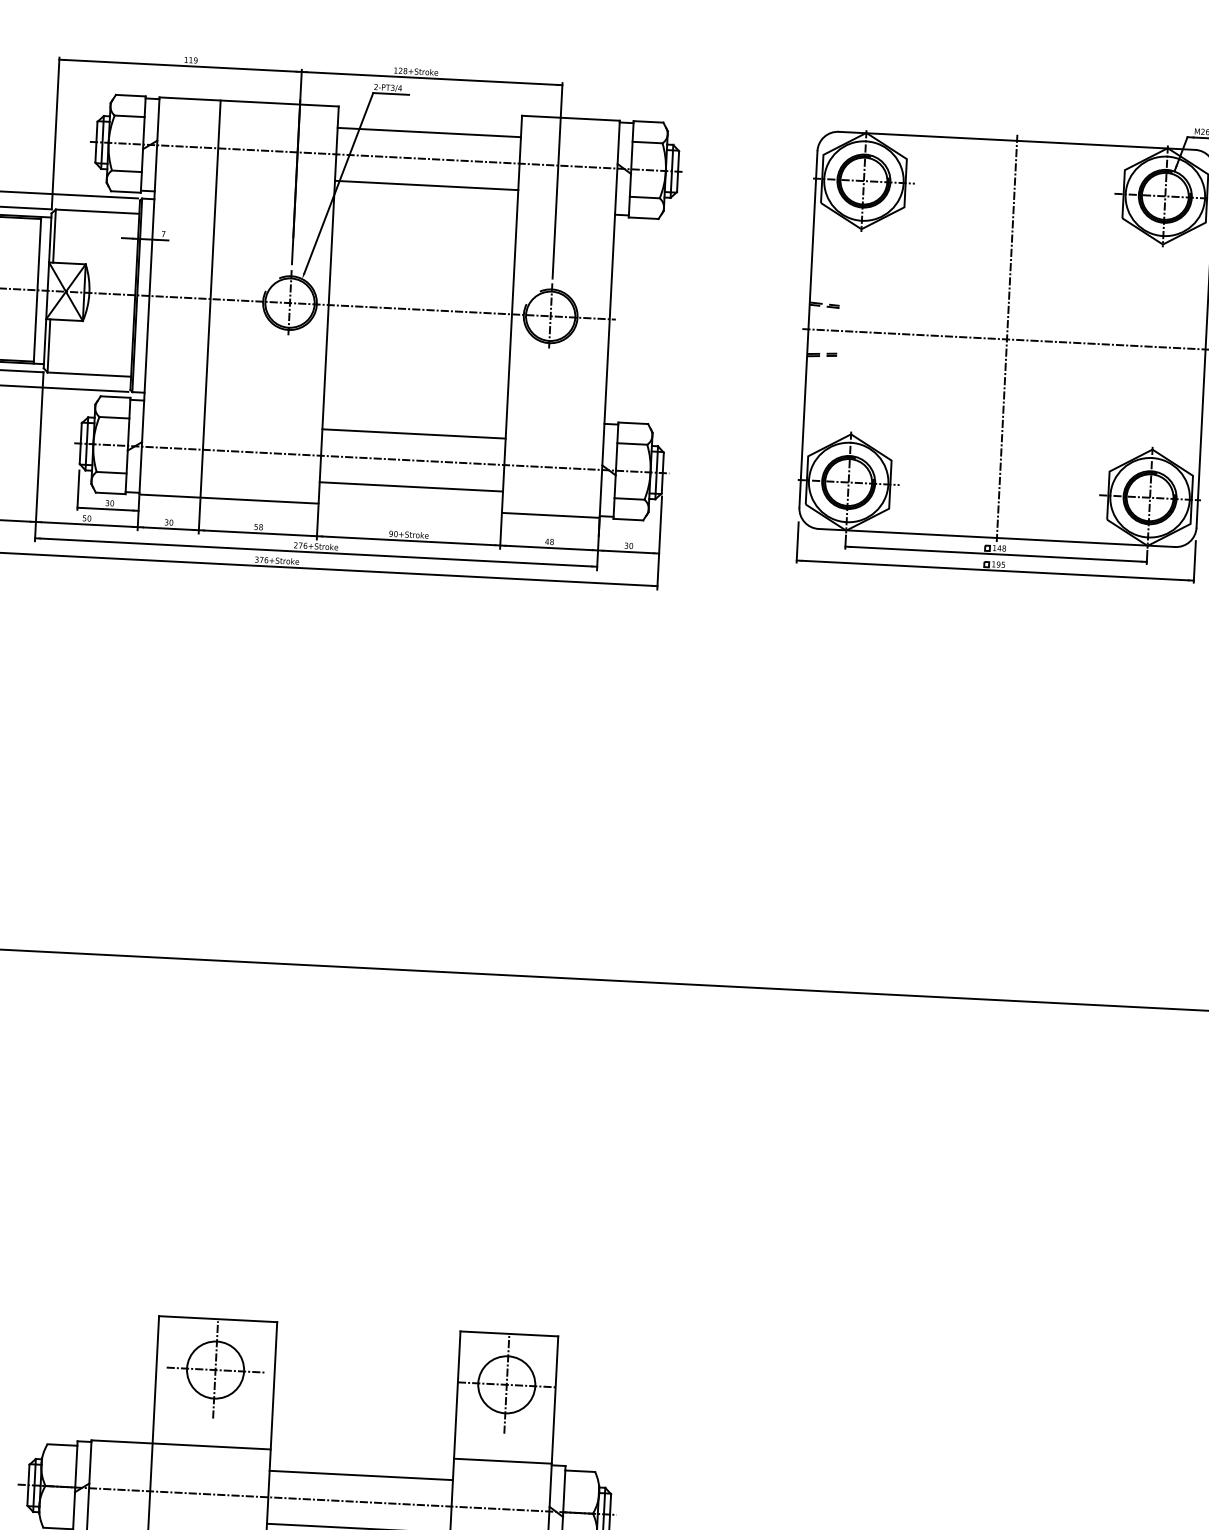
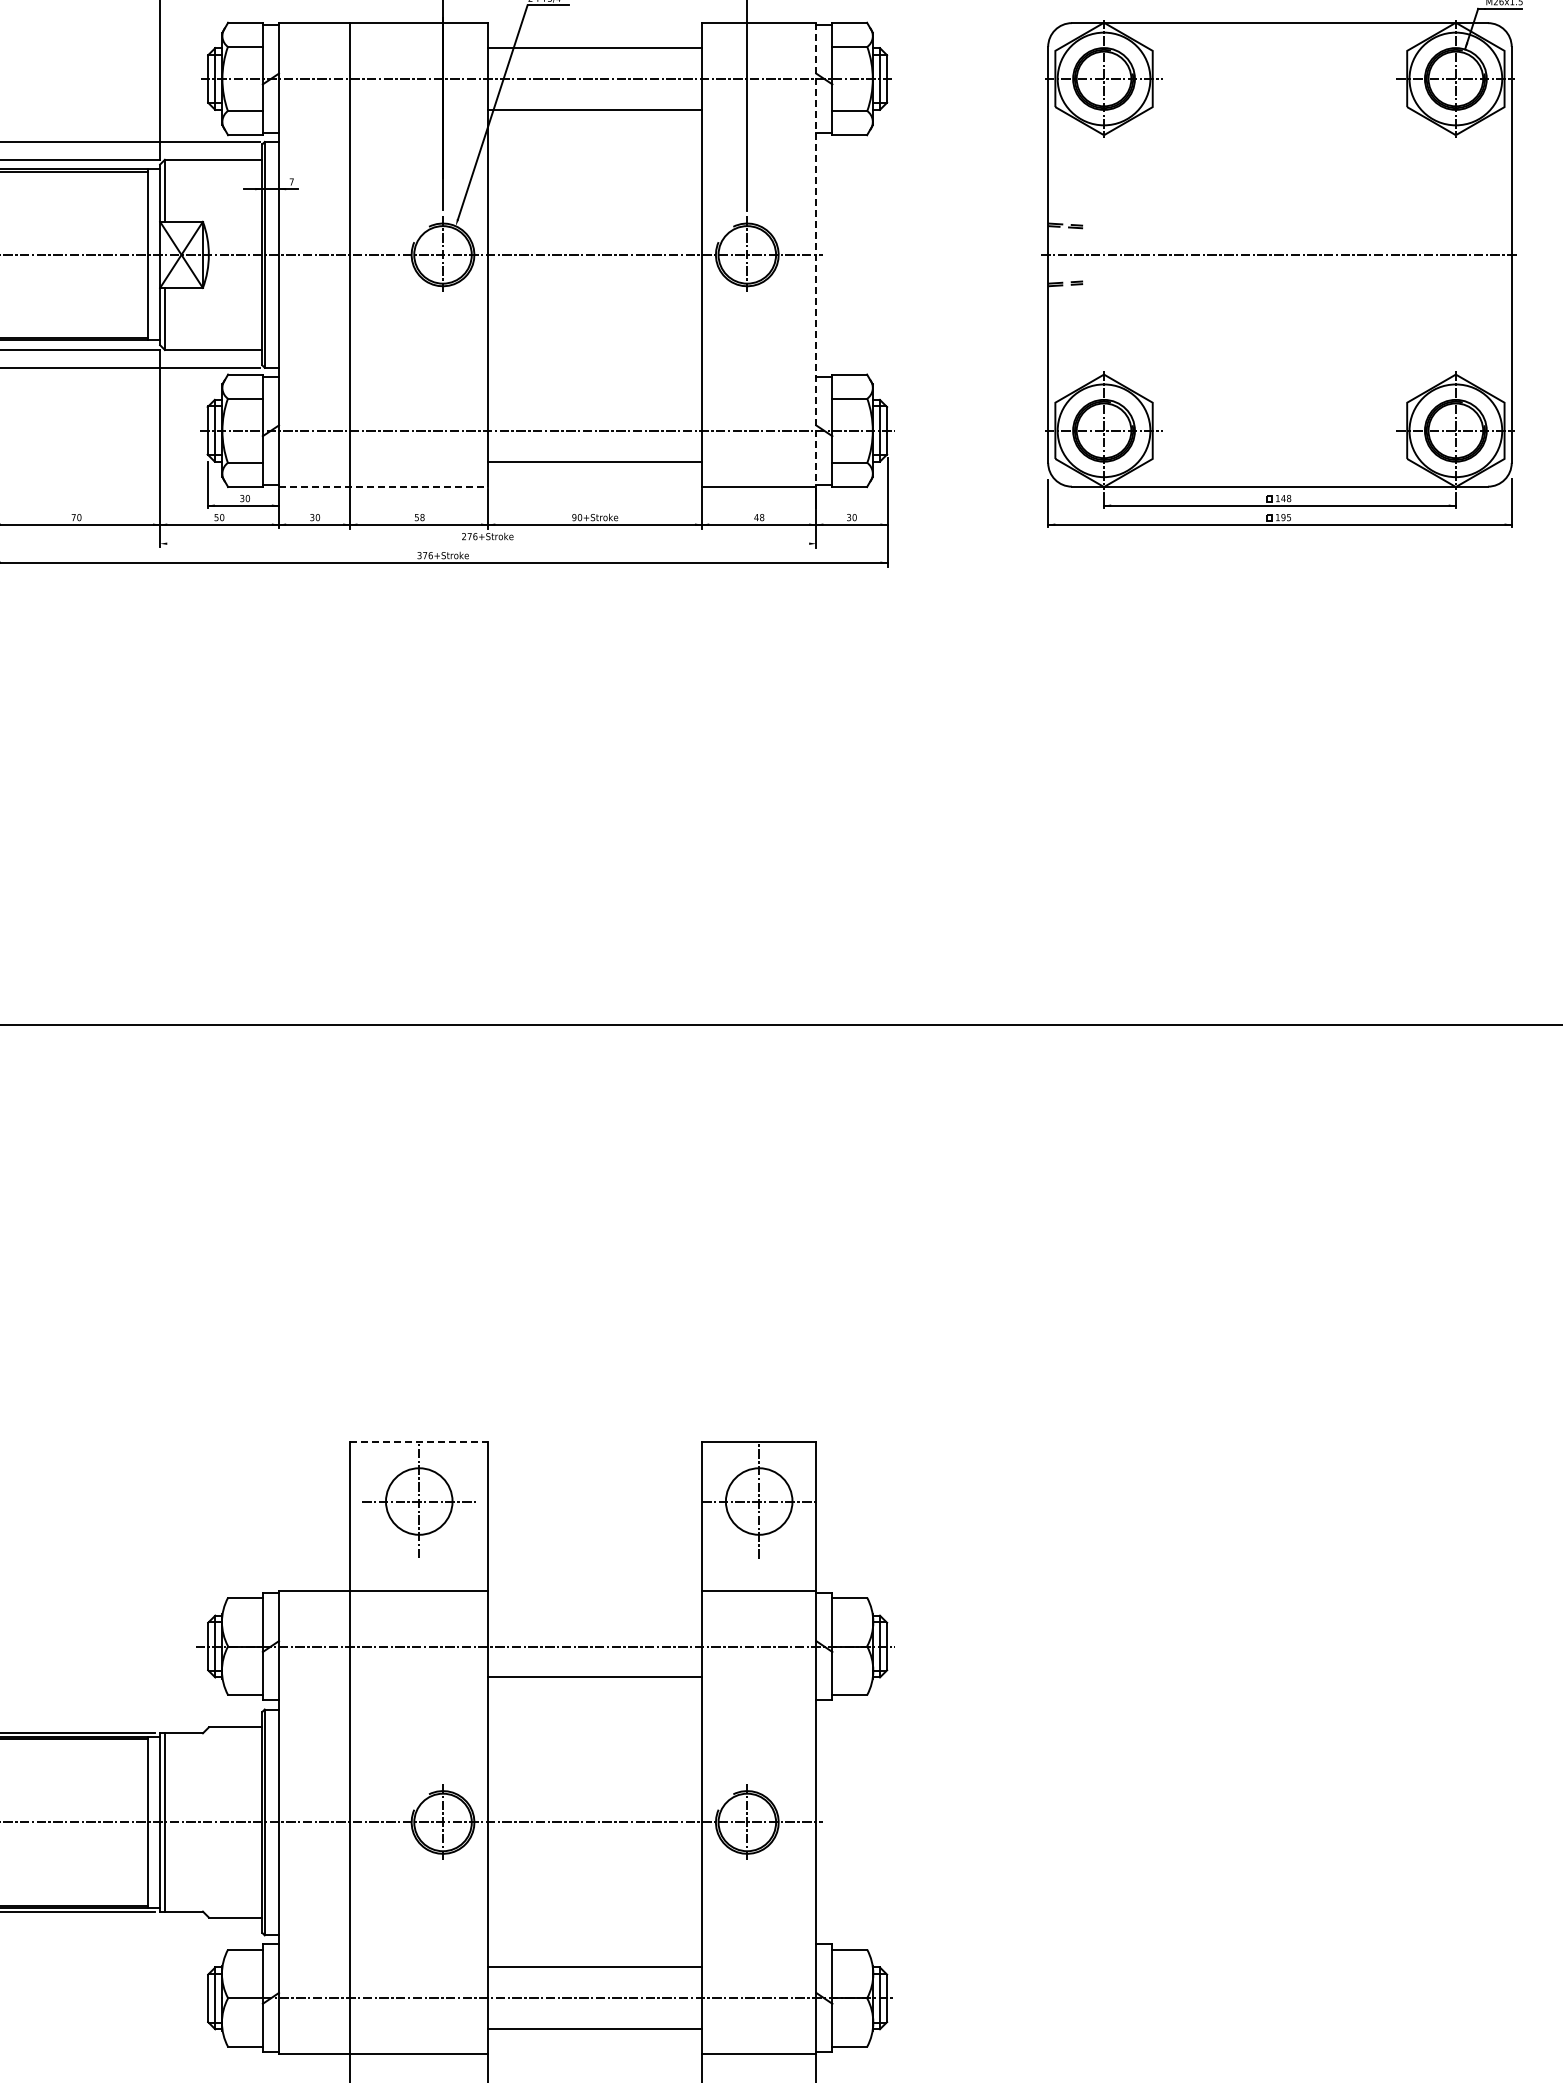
line: (609, 318) -> (816, 254), solid -> dashed
line: (1006, 339) -> (1279, 254), removed
line: (414, 433) -> (595, 399), removed
line: (228, 498) -> (383, 486), solid -> dashed
line: (316, 552) -> (488, 543), removed
line: (218, 1319) -> (419, 1442), solid -> dashed
line: (361, 1475) -> (595, 1615), removed

